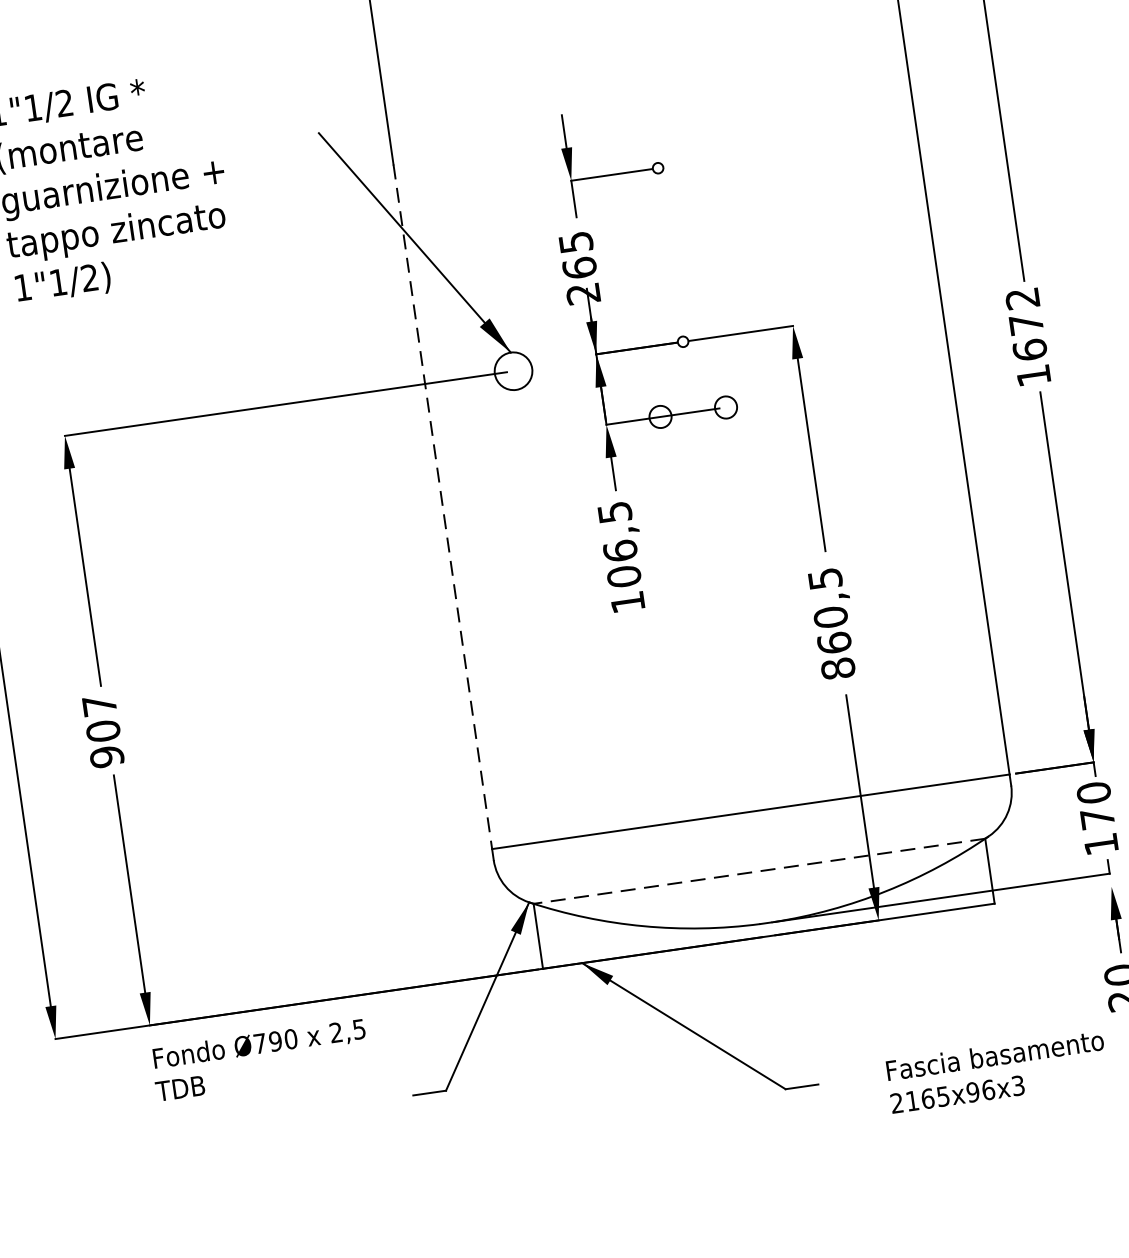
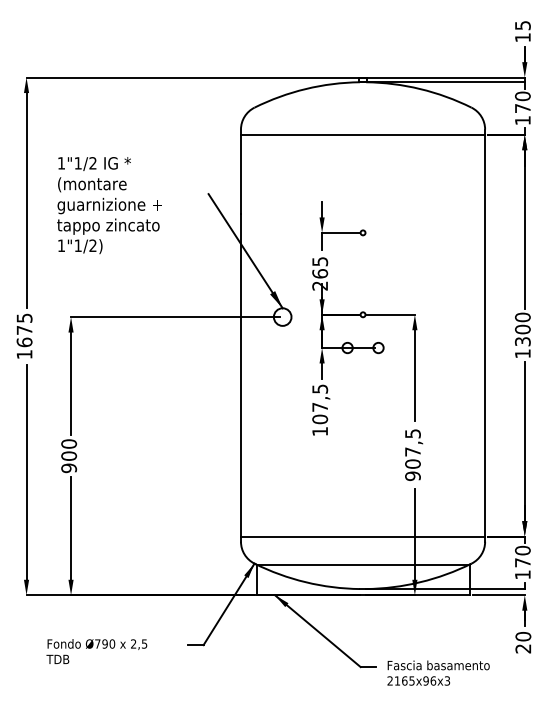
text: (1025, 324) -> (522, 329), 1672 -> 1300
line: (441, 507) -> (240, 375), dashed -> solid
text: (620, 549) -> (320, 406), 106,5 -> 107,5
text: (833, 644) -> (412, 464), 860,5 -> 907,5
text: (100, 704) -> (69, 443), 907 -> 900
line: (760, 870) -> (363, 564), dashed -> solid
line: (1055, 895) -> (498, 595), added
text: (259, 1059) -> (96, 651), moved
text: (996, 1070) -> (438, 672), moved

